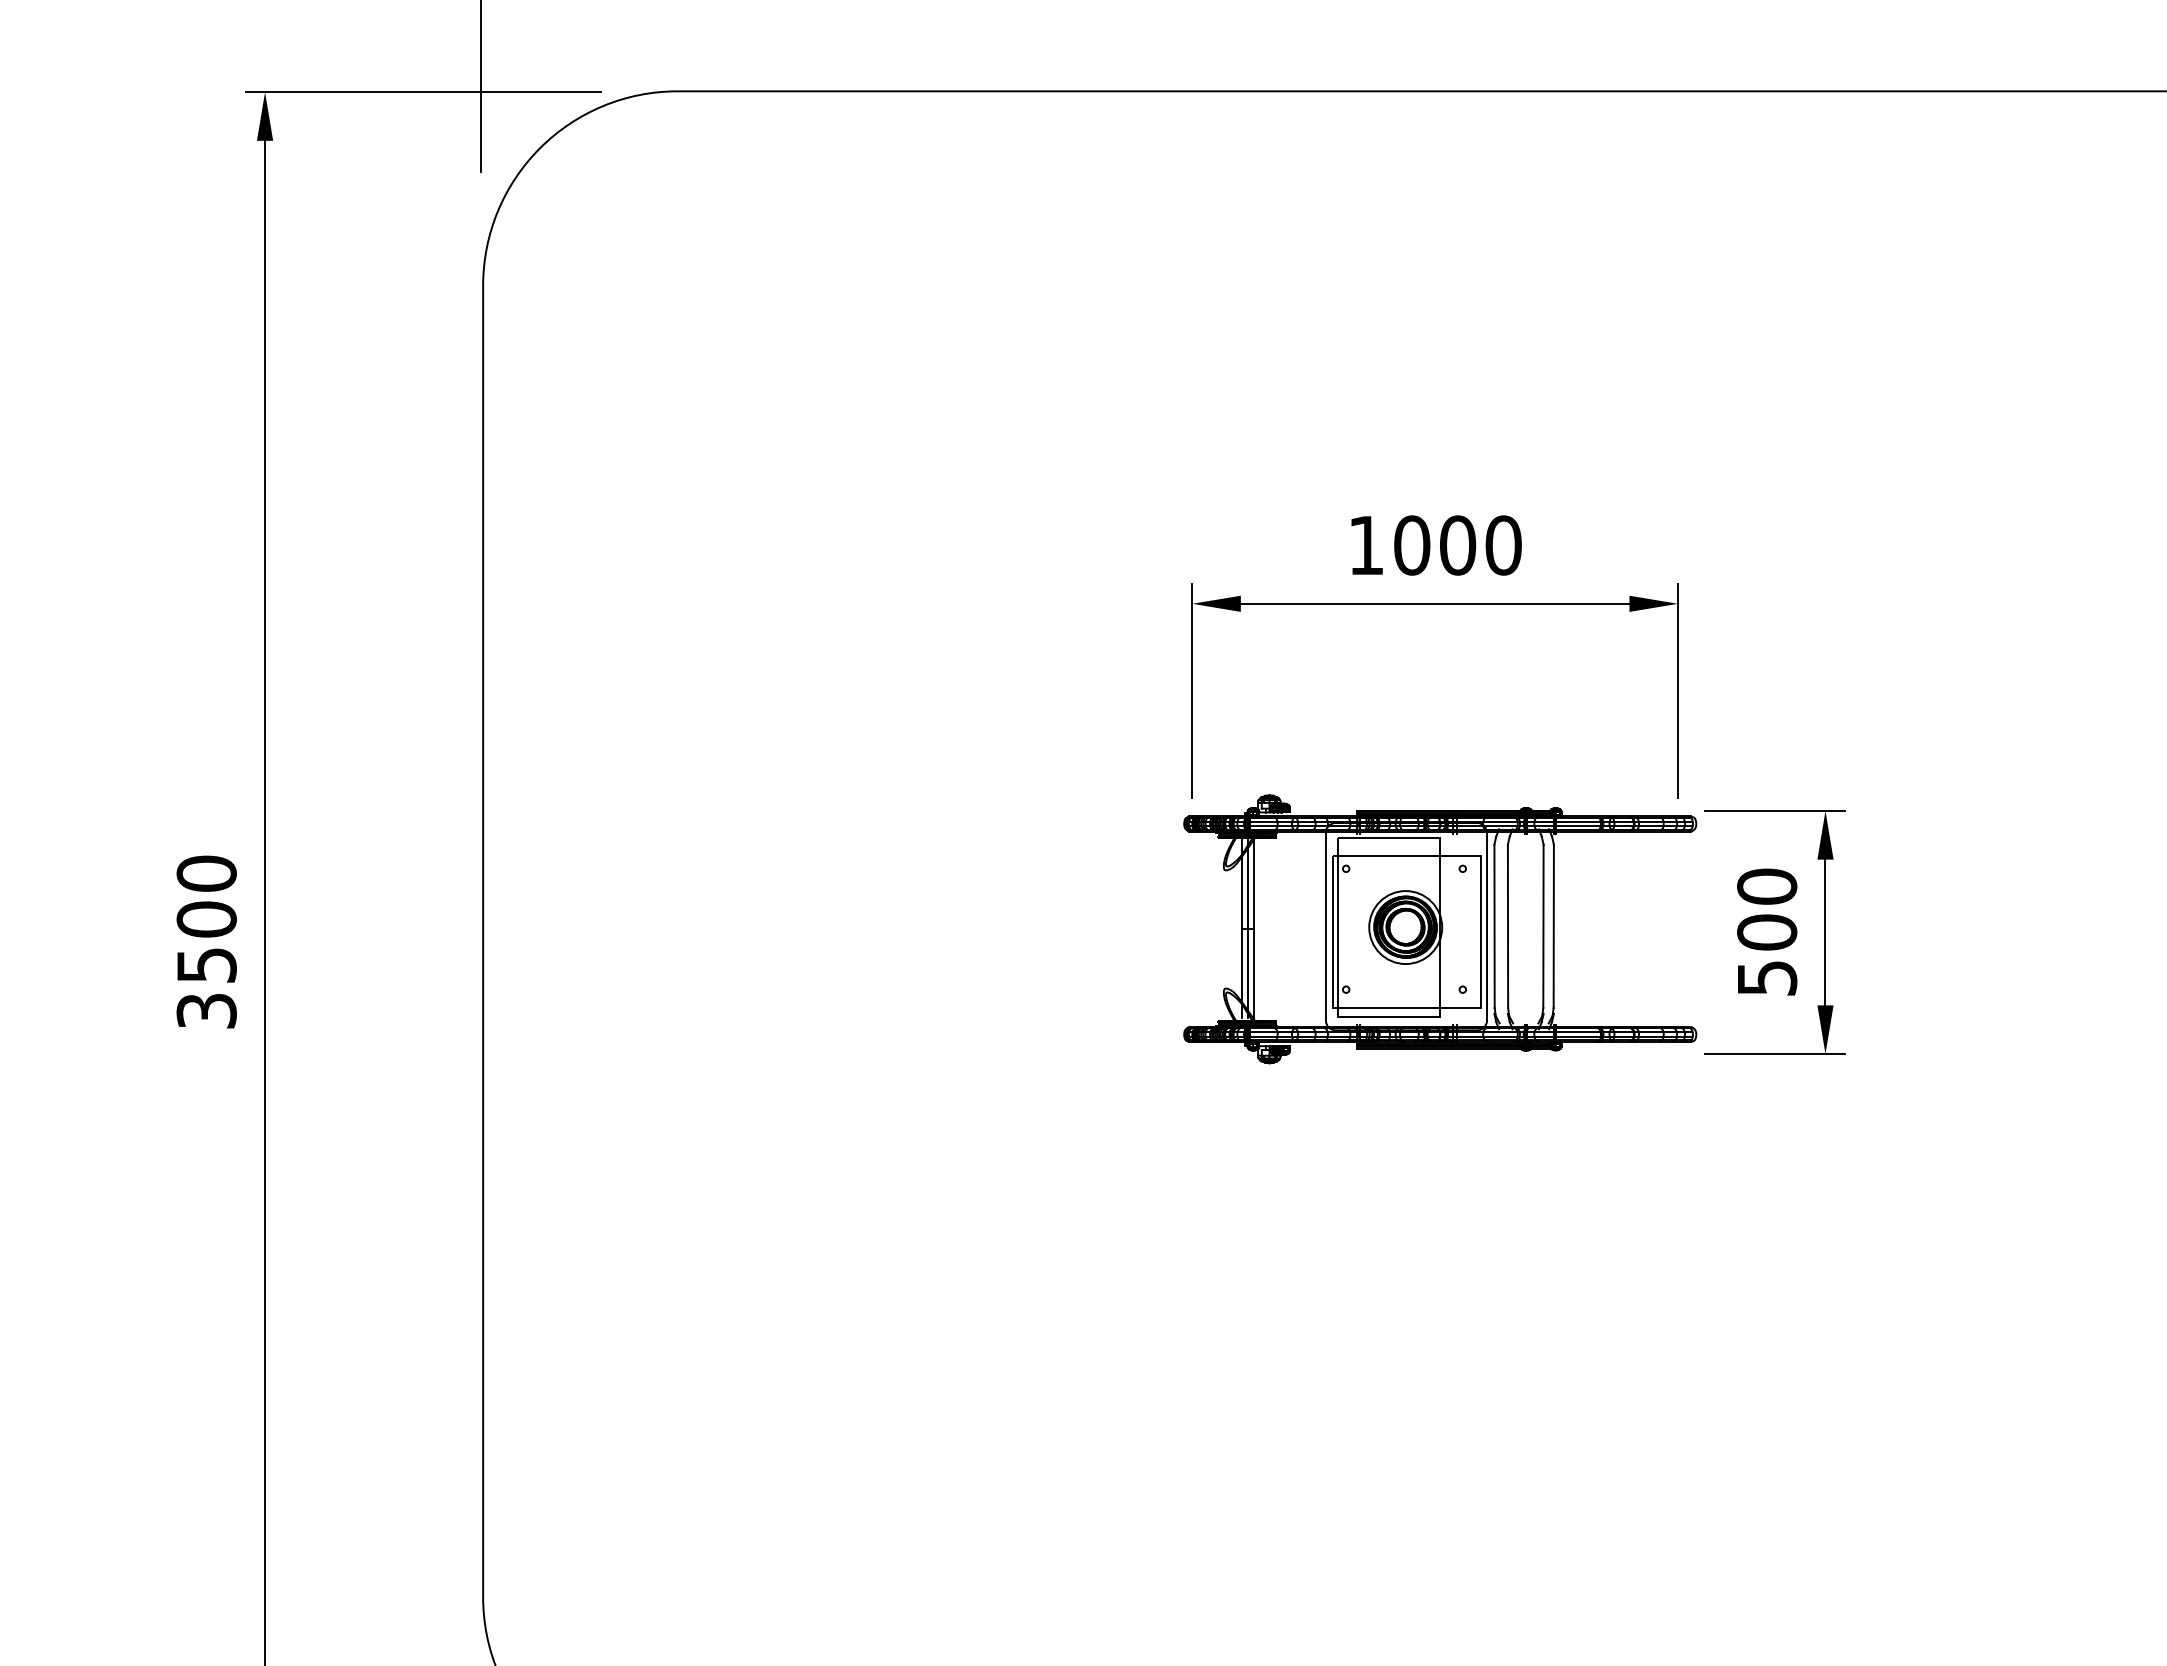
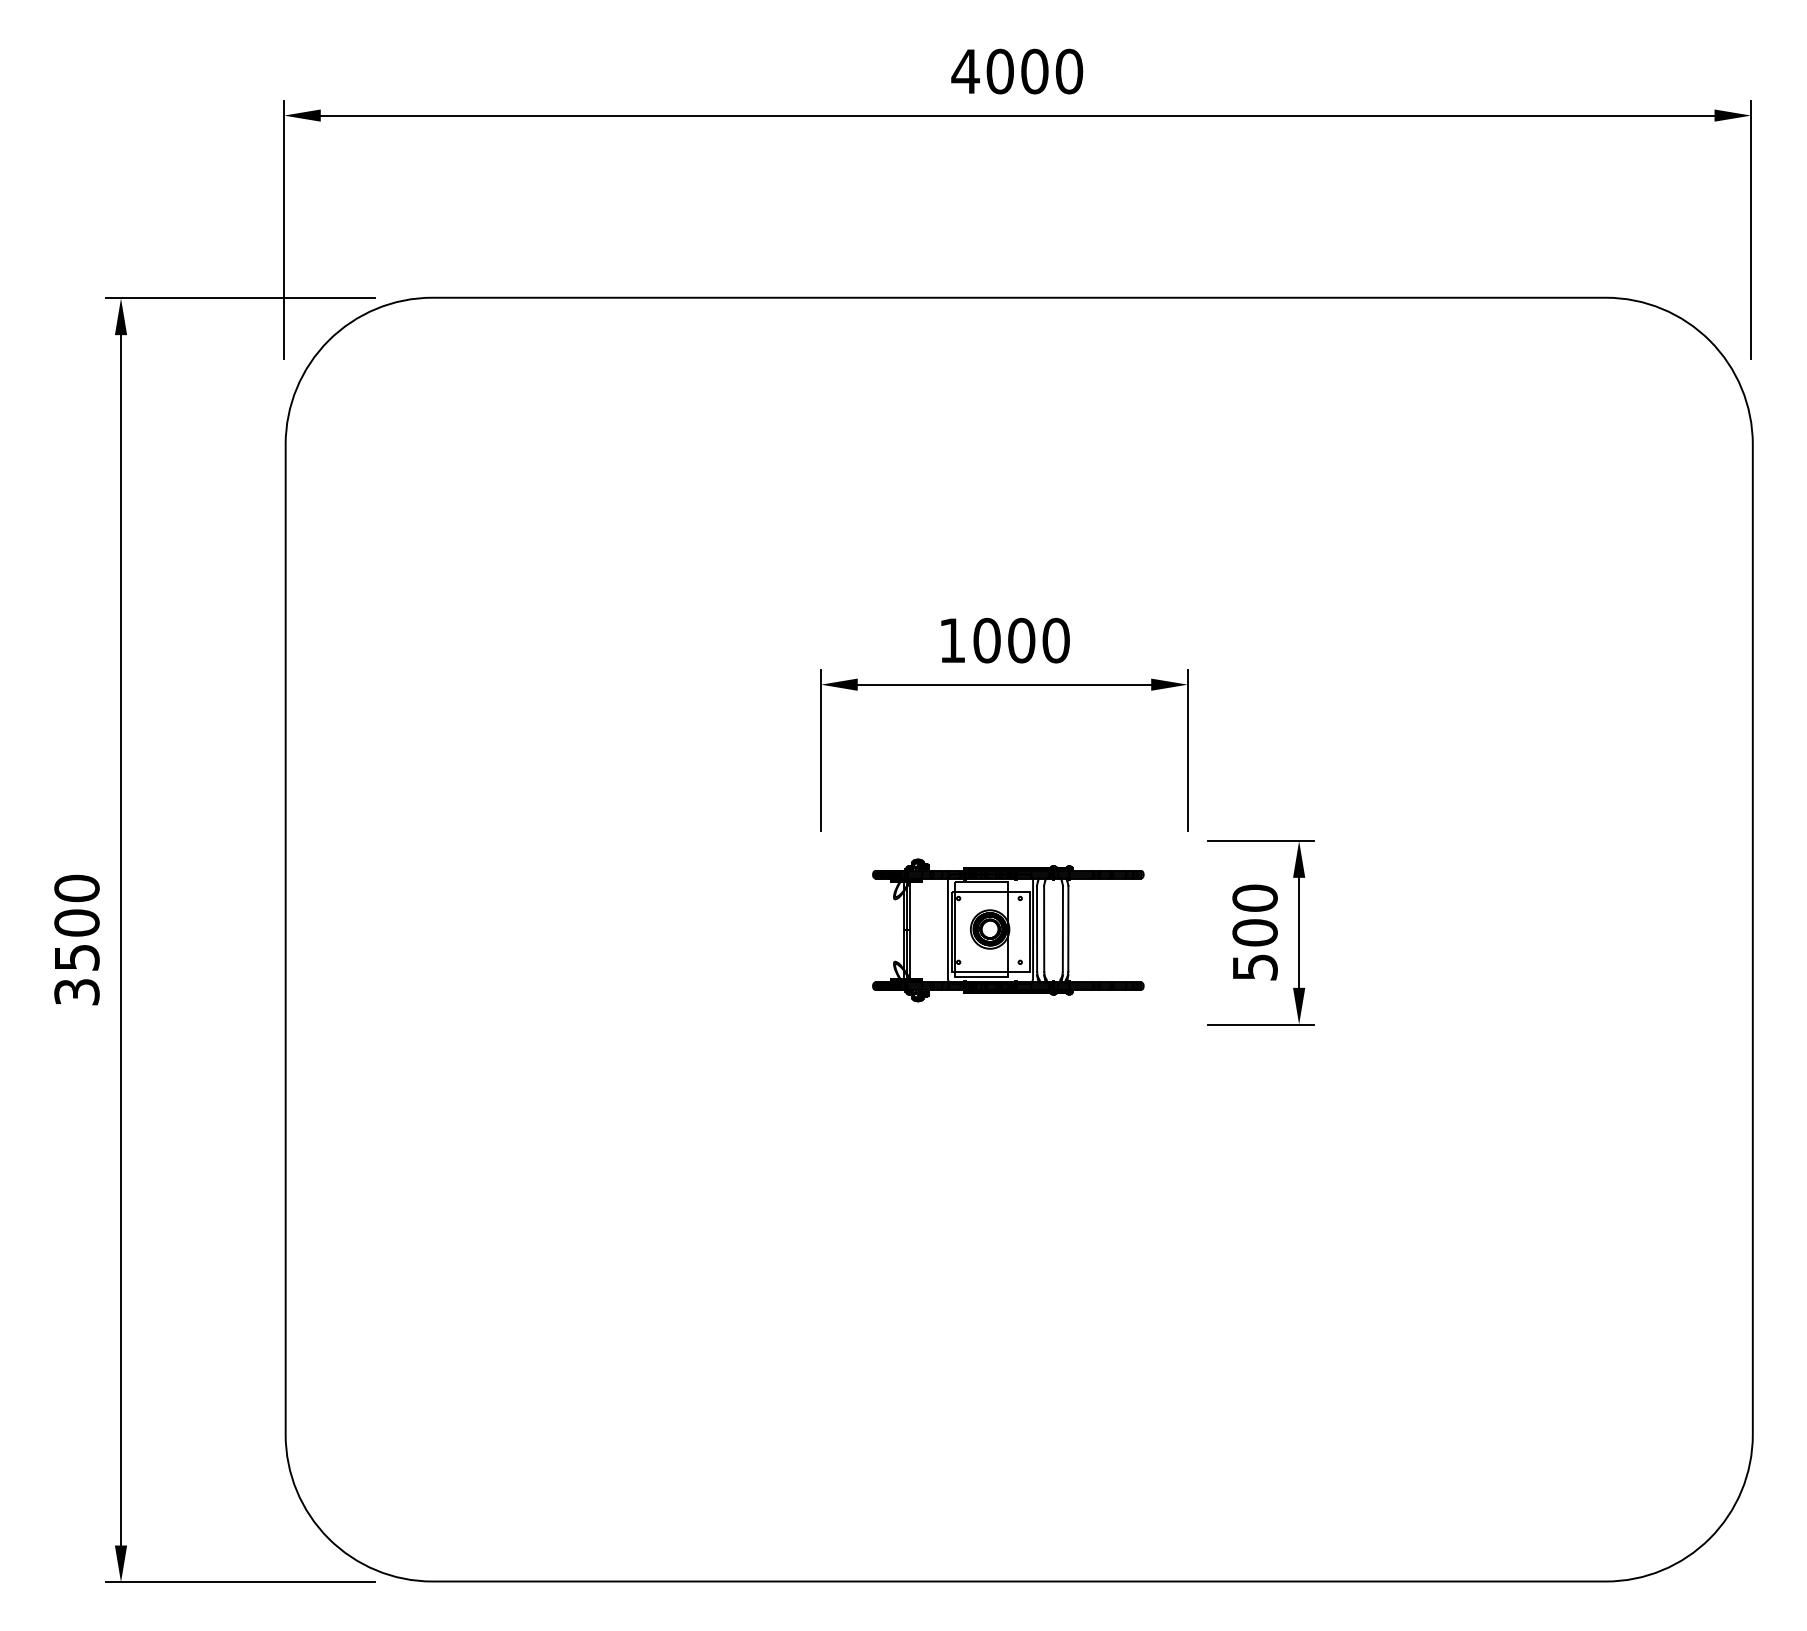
part: (1440, 929) -> (1008, 930), size x0.7

